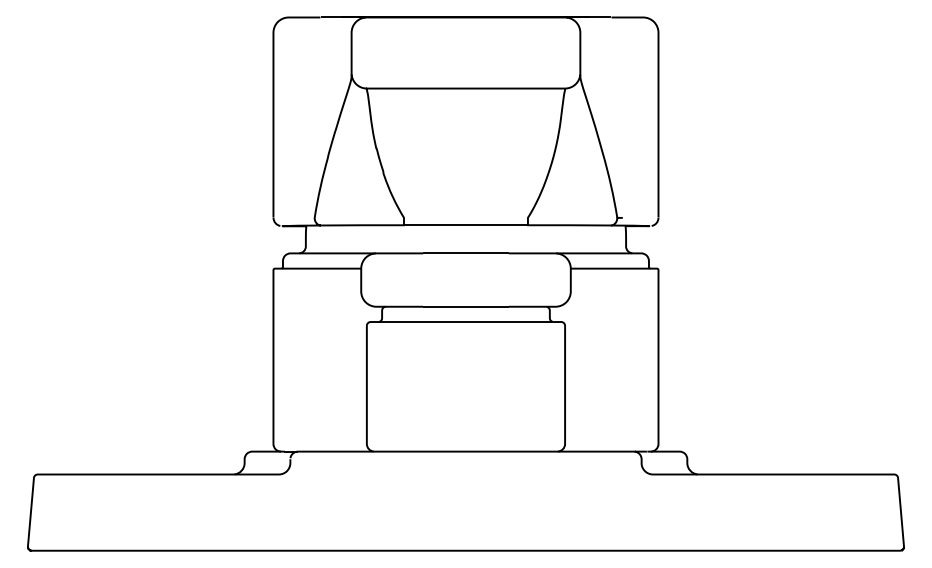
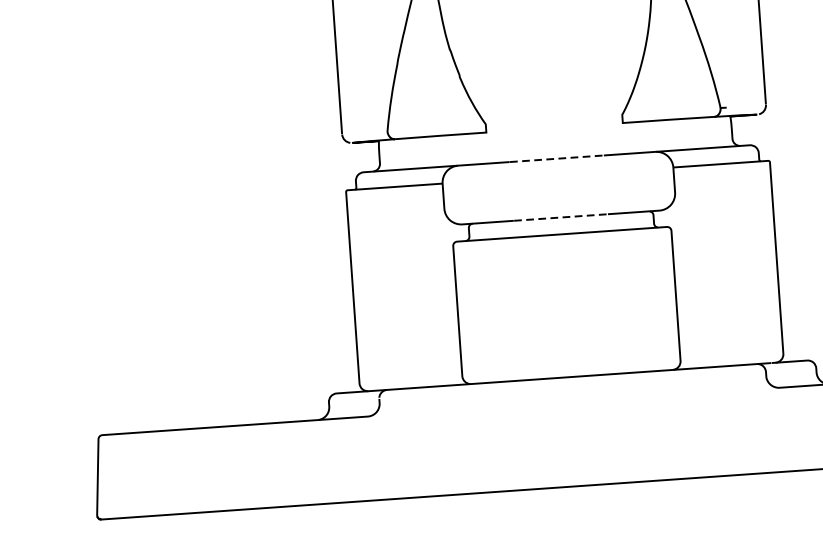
line: (465, 225) -> (554, 128), removed
line: (466, 253) -> (557, 158), solid -> dashed
line: (466, 306) -> (561, 217), solid -> dashed

